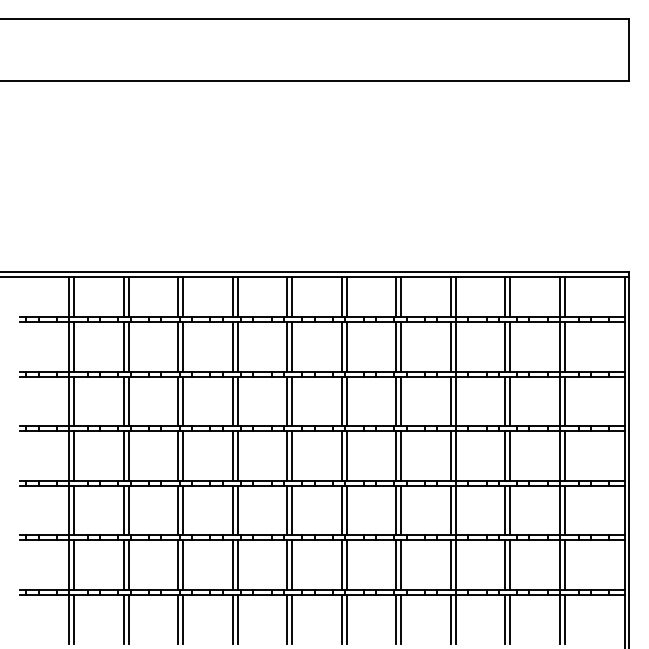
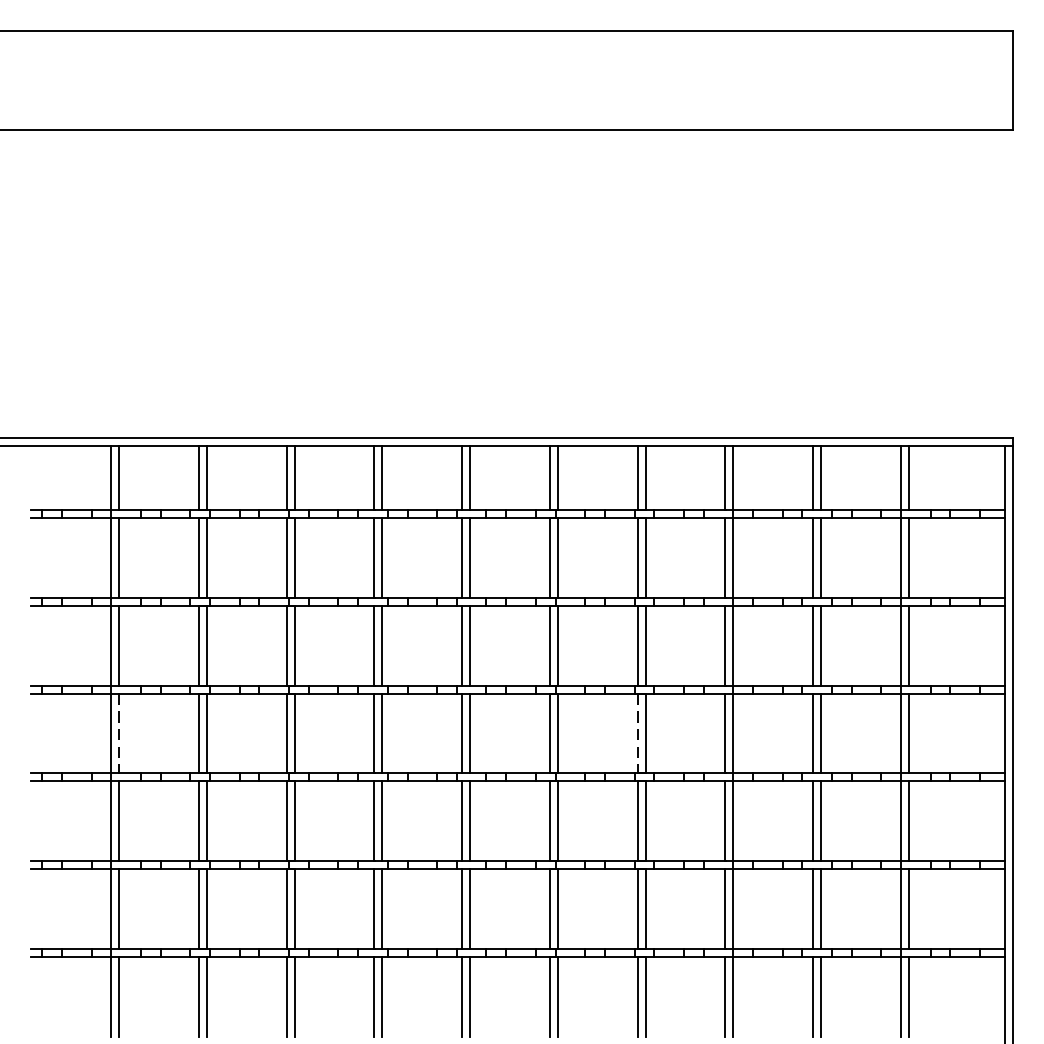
line: (74, 456) -> (119, 734), solid -> dashed
line: (396, 456) -> (637, 734), solid -> dashed

